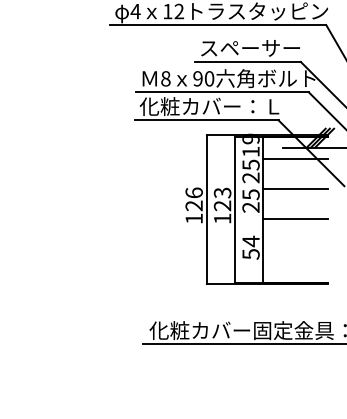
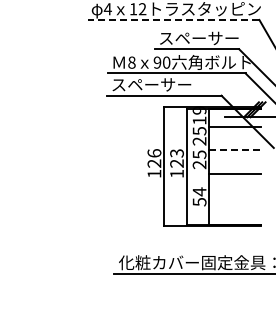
line: (218, 24) -> (173, 19), solid -> dashed
text: (209, 106) -> (166, 84), 化粧カバー：Ｌ -> スペーサー
line: (296, 189) -> (235, 150), solid -> dashed

